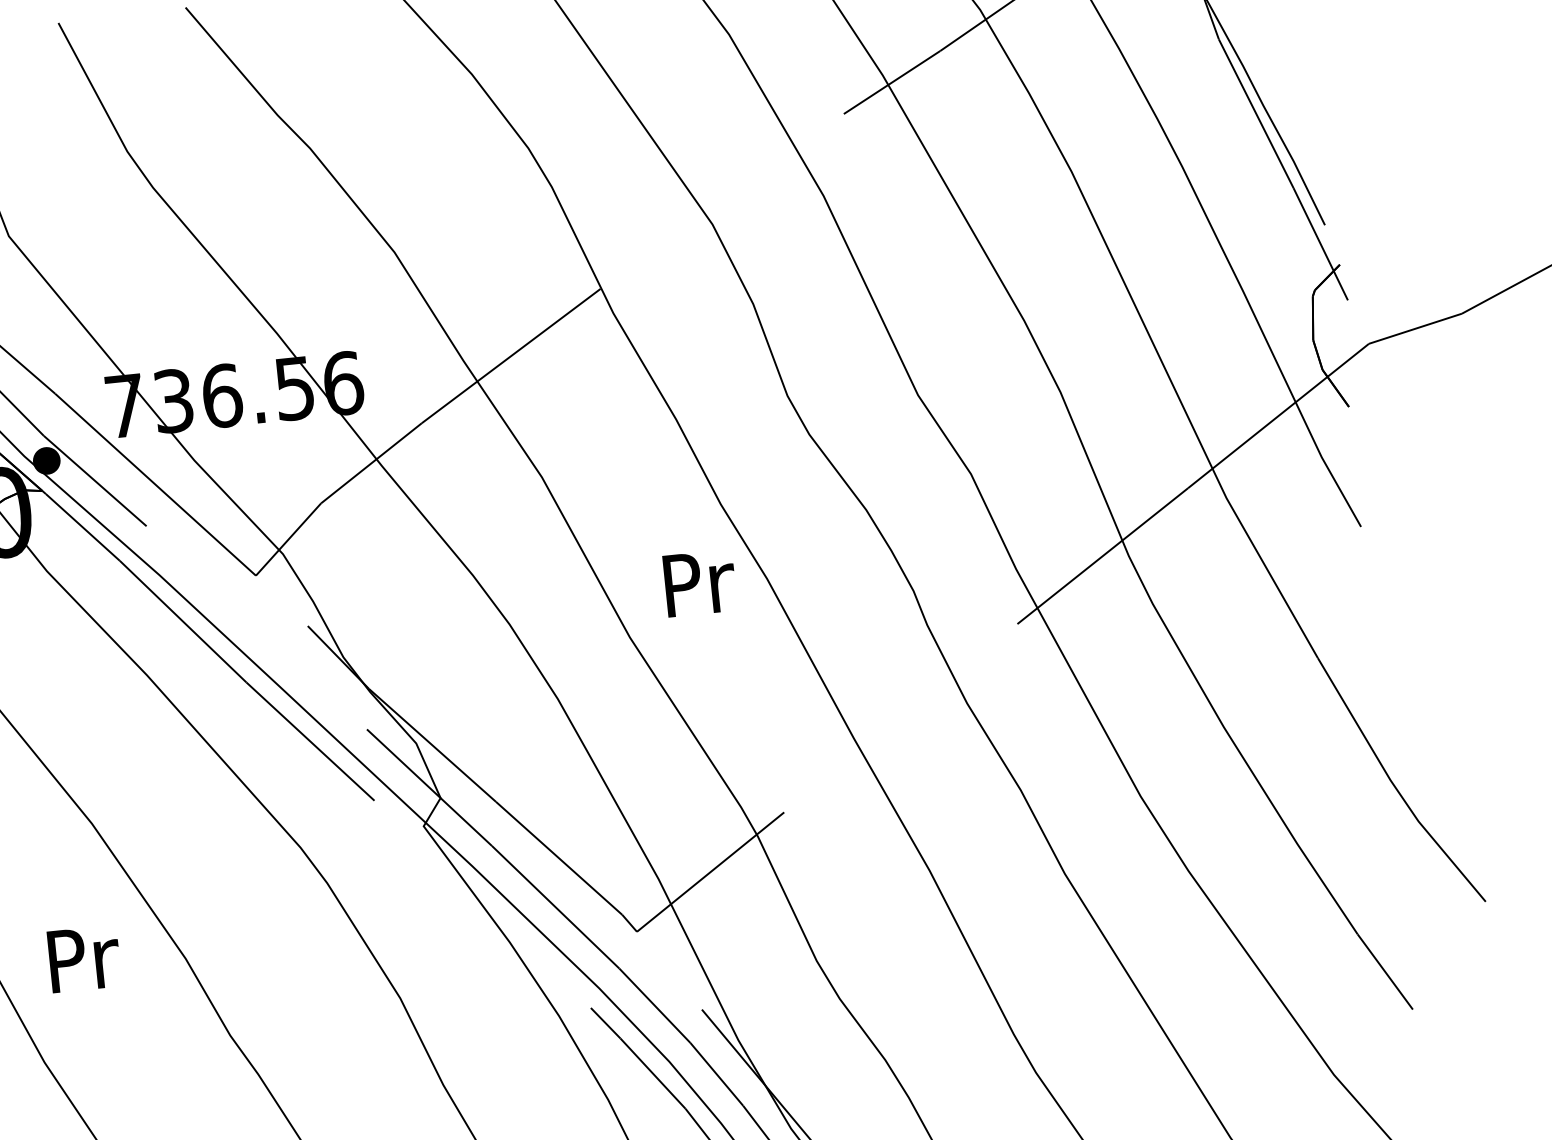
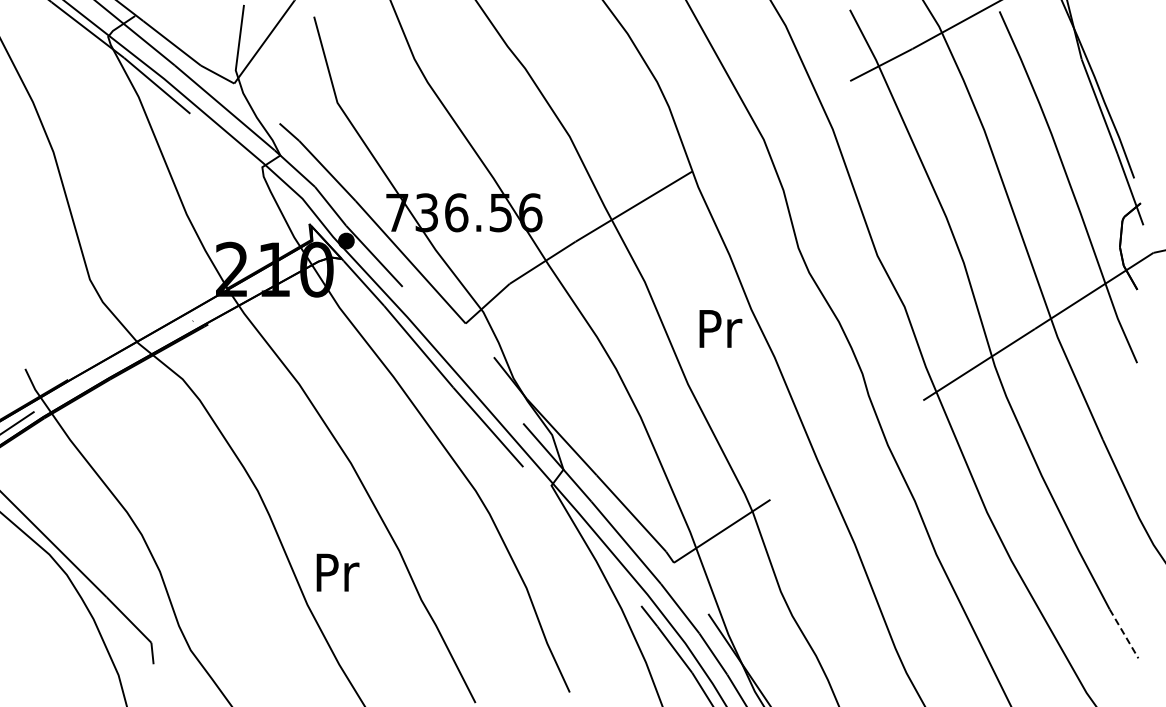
text: (699, 582) -> (720, 328), moved
text: (83, 958) -> (337, 572), moved
line: (1386, 972) -> (1124, 634), solid -> dashed

